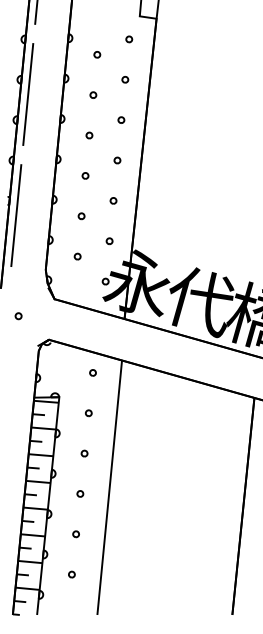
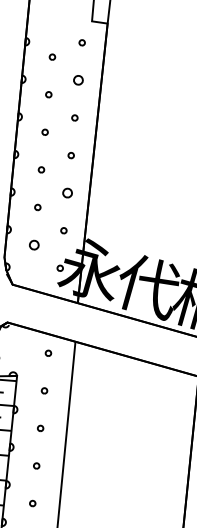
part: (125, 79) -> (78, 80), size x1.6
part: (113, 200) -> (67, 192), size x1.6
part: (77, 256) -> (34, 244), size x1.6

